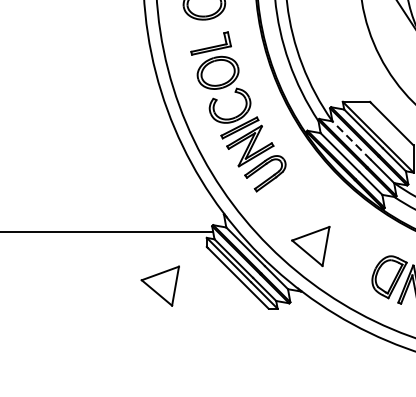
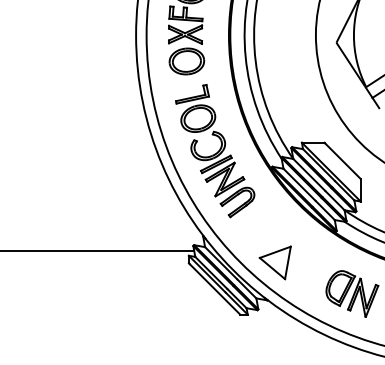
line: (351, 141) -> (309, 175), dashed -> solid
part: (159, 285) -> (149, 295), removed

